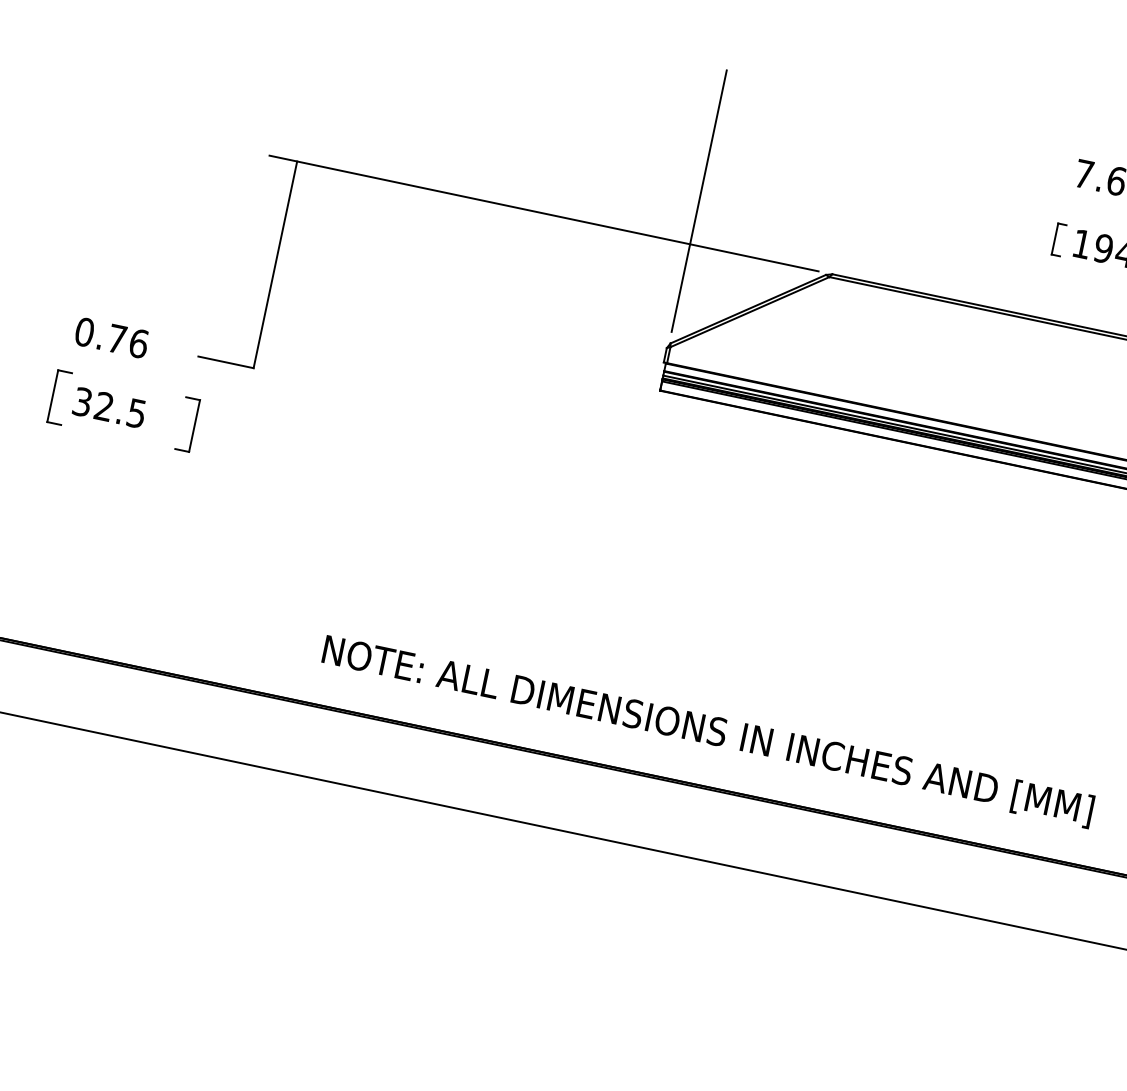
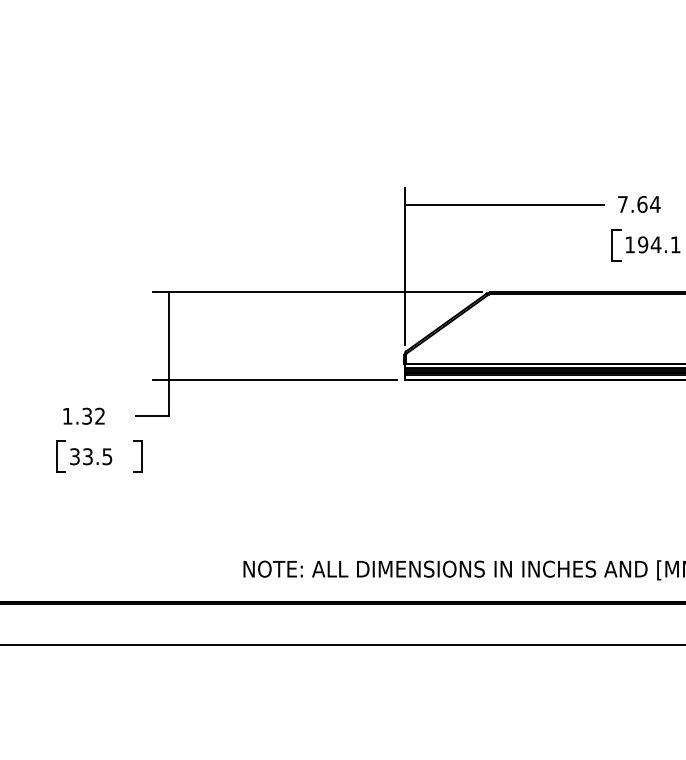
line: (886, 132) -> (504, 204), added
part: (1059, 240) -> (616, 245), size x1.67
text: (111, 336) -> (83, 415), 0.76 -> 1.32
line: (441, 345) -> (274, 380), added
text: (103, 406) -> (87, 456), 32.5 -> 33.5

